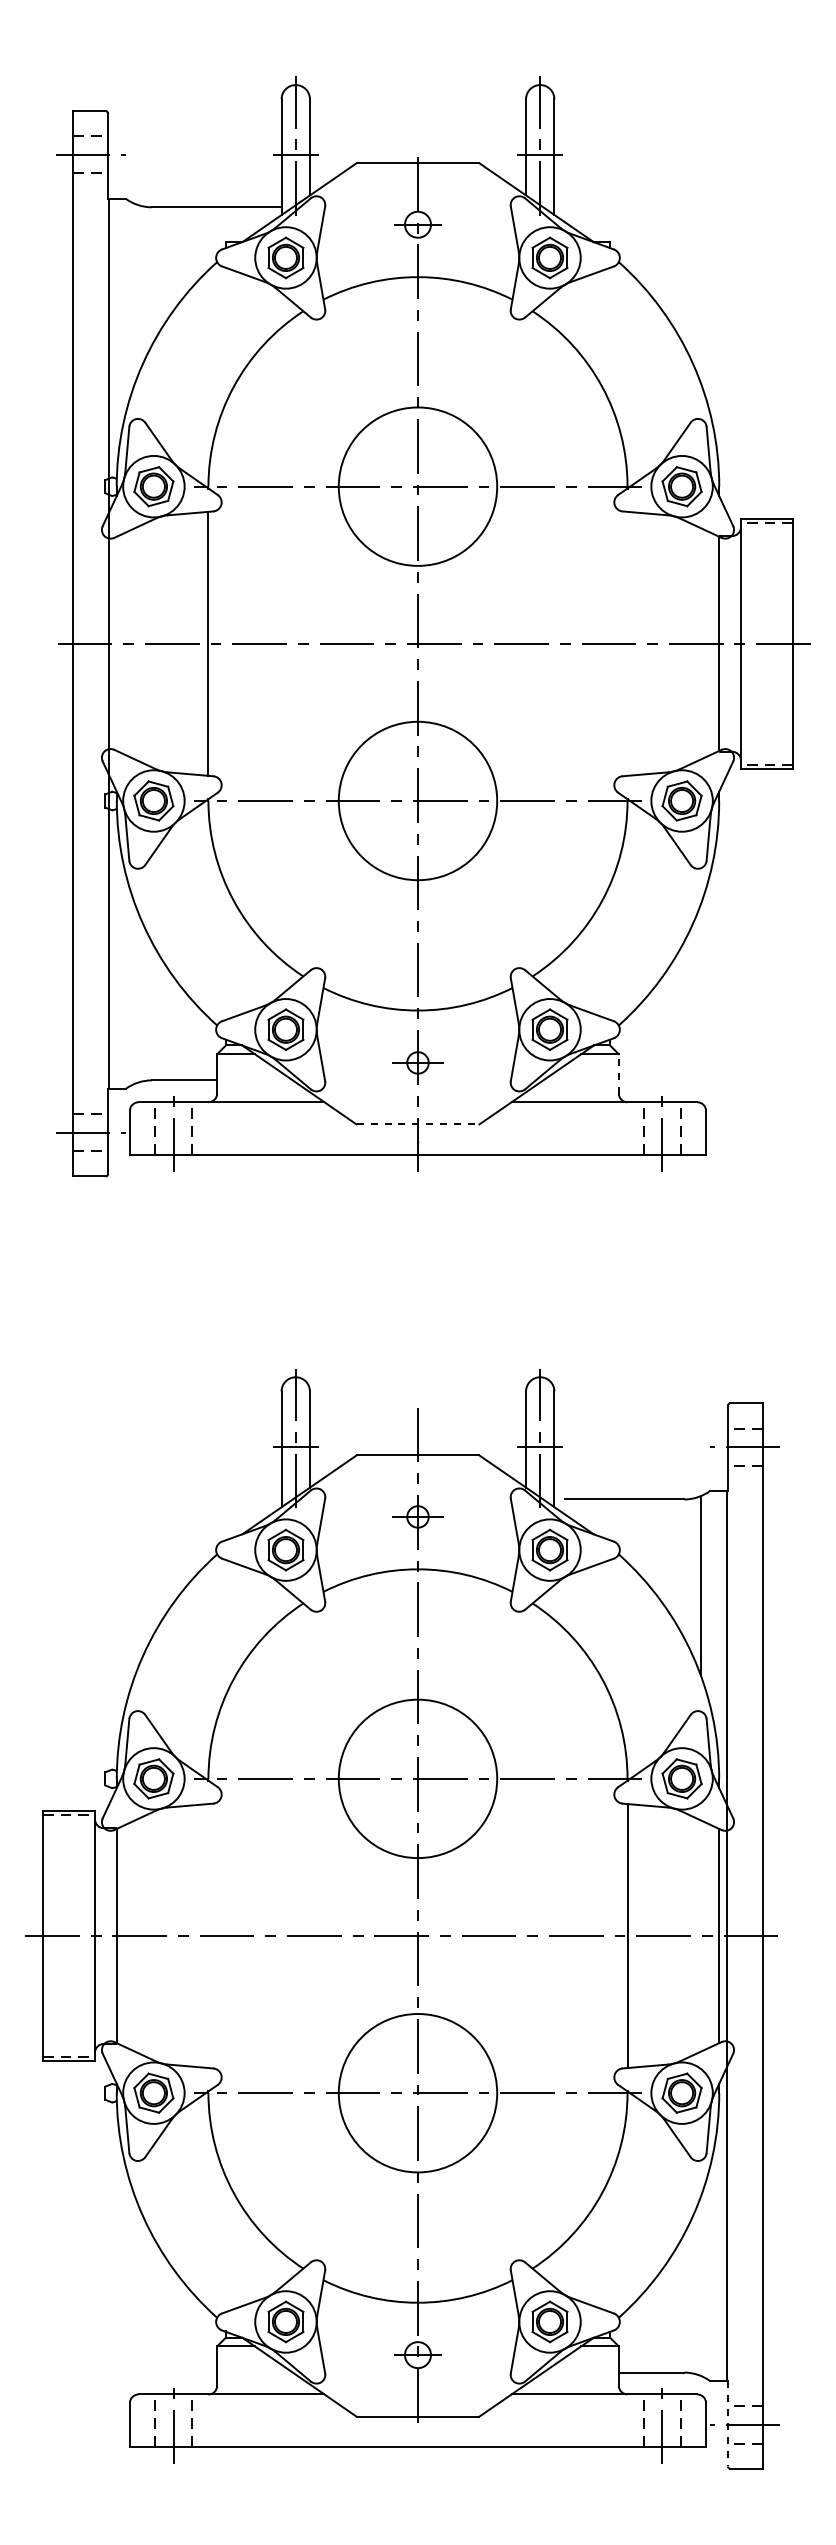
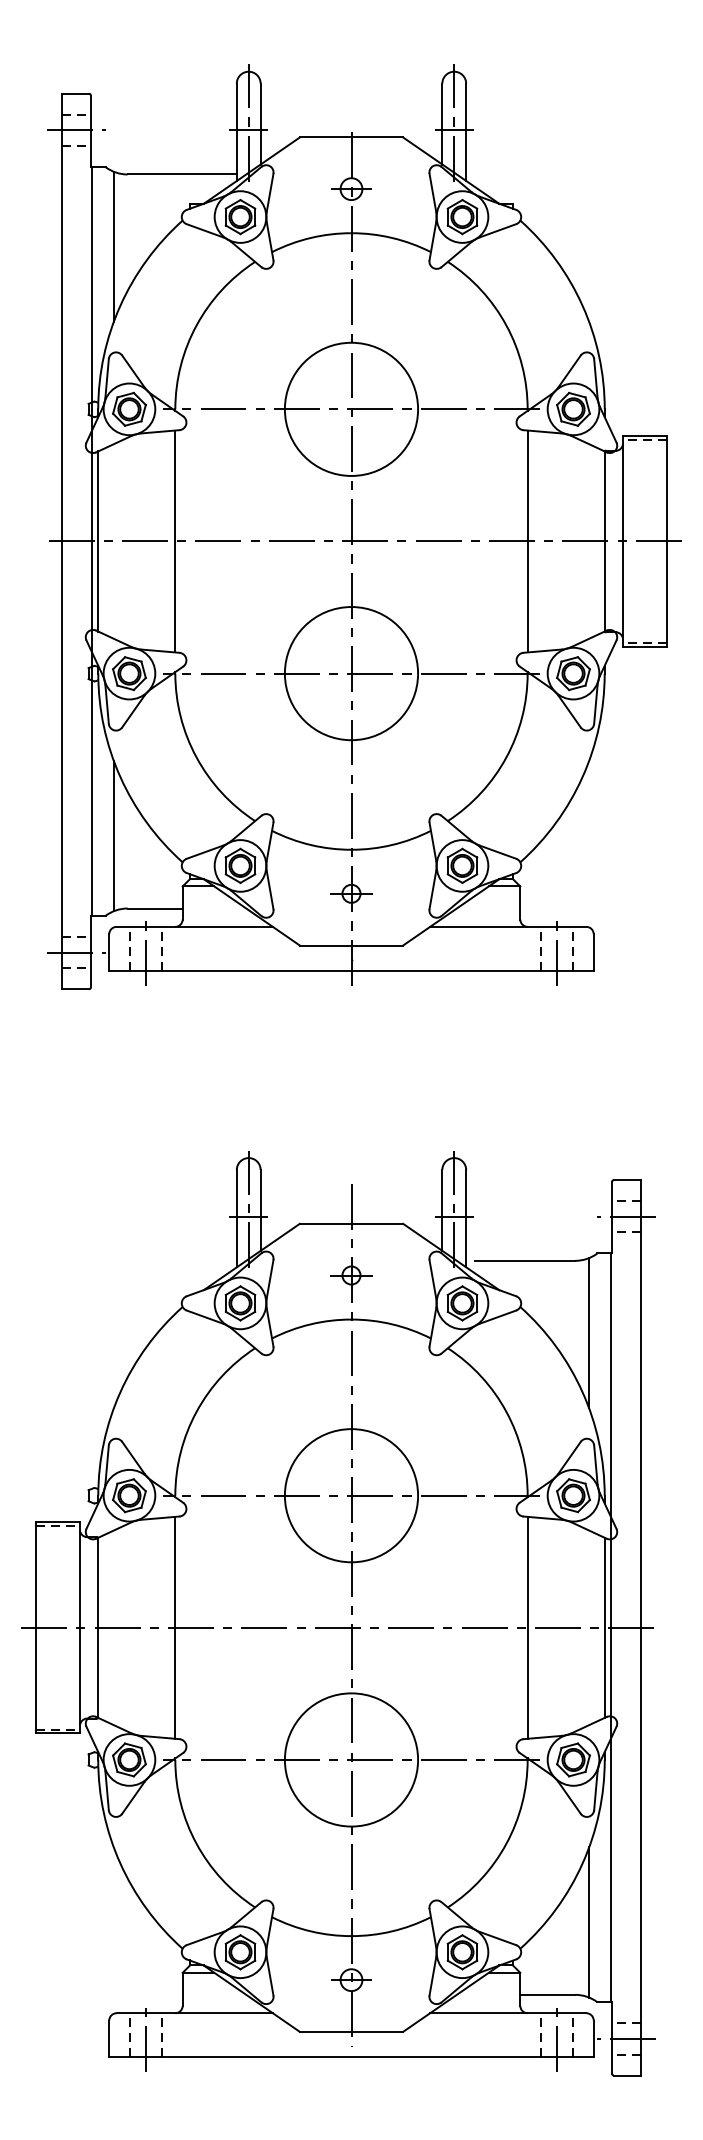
line: (135, 293) -> (114, 246), added
line: (116, 643) -> (98, 541), added
line: (627, 643) -> (527, 541), added
line: (135, 994) -> (114, 836), added
line: (618, 1073) -> (520, 902), dashed -> solid
line: (418, 1124) -> (351, 945), dashed -> solid
line: (208, 1935) -> (175, 1627), added
line: (700, 2286) -> (588, 1922), added
line: (727, 2423) -> (611, 2037), dashed -> solid

